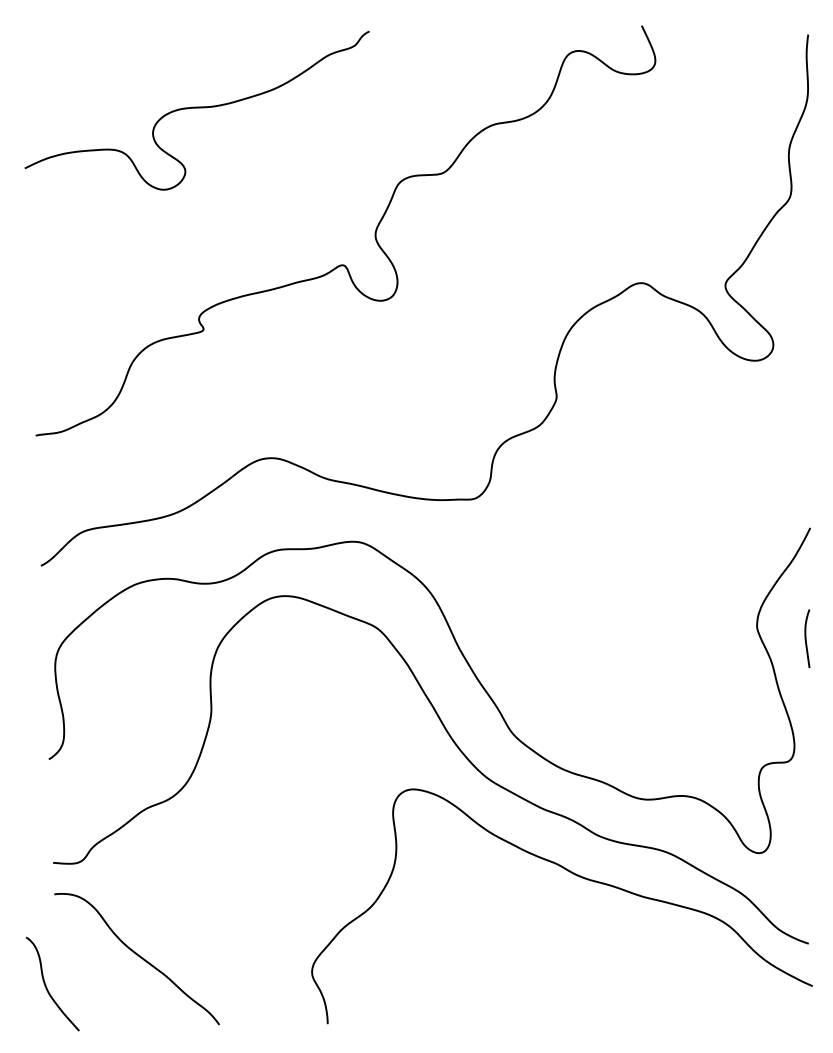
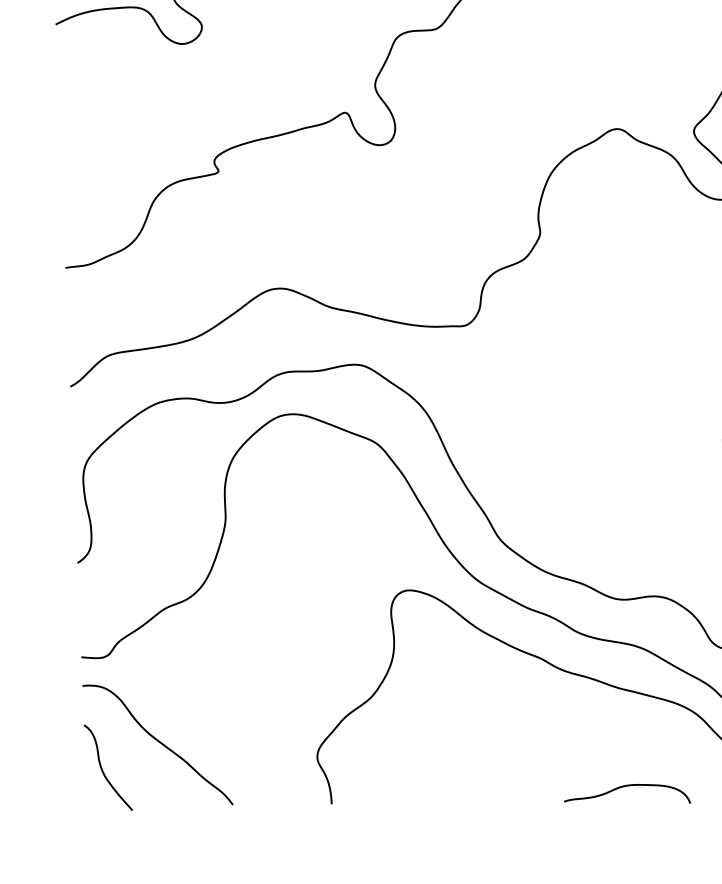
curve: (46, 985) -> (102, 769), moved
curve: (649, 1005) -> (624, 787), added

